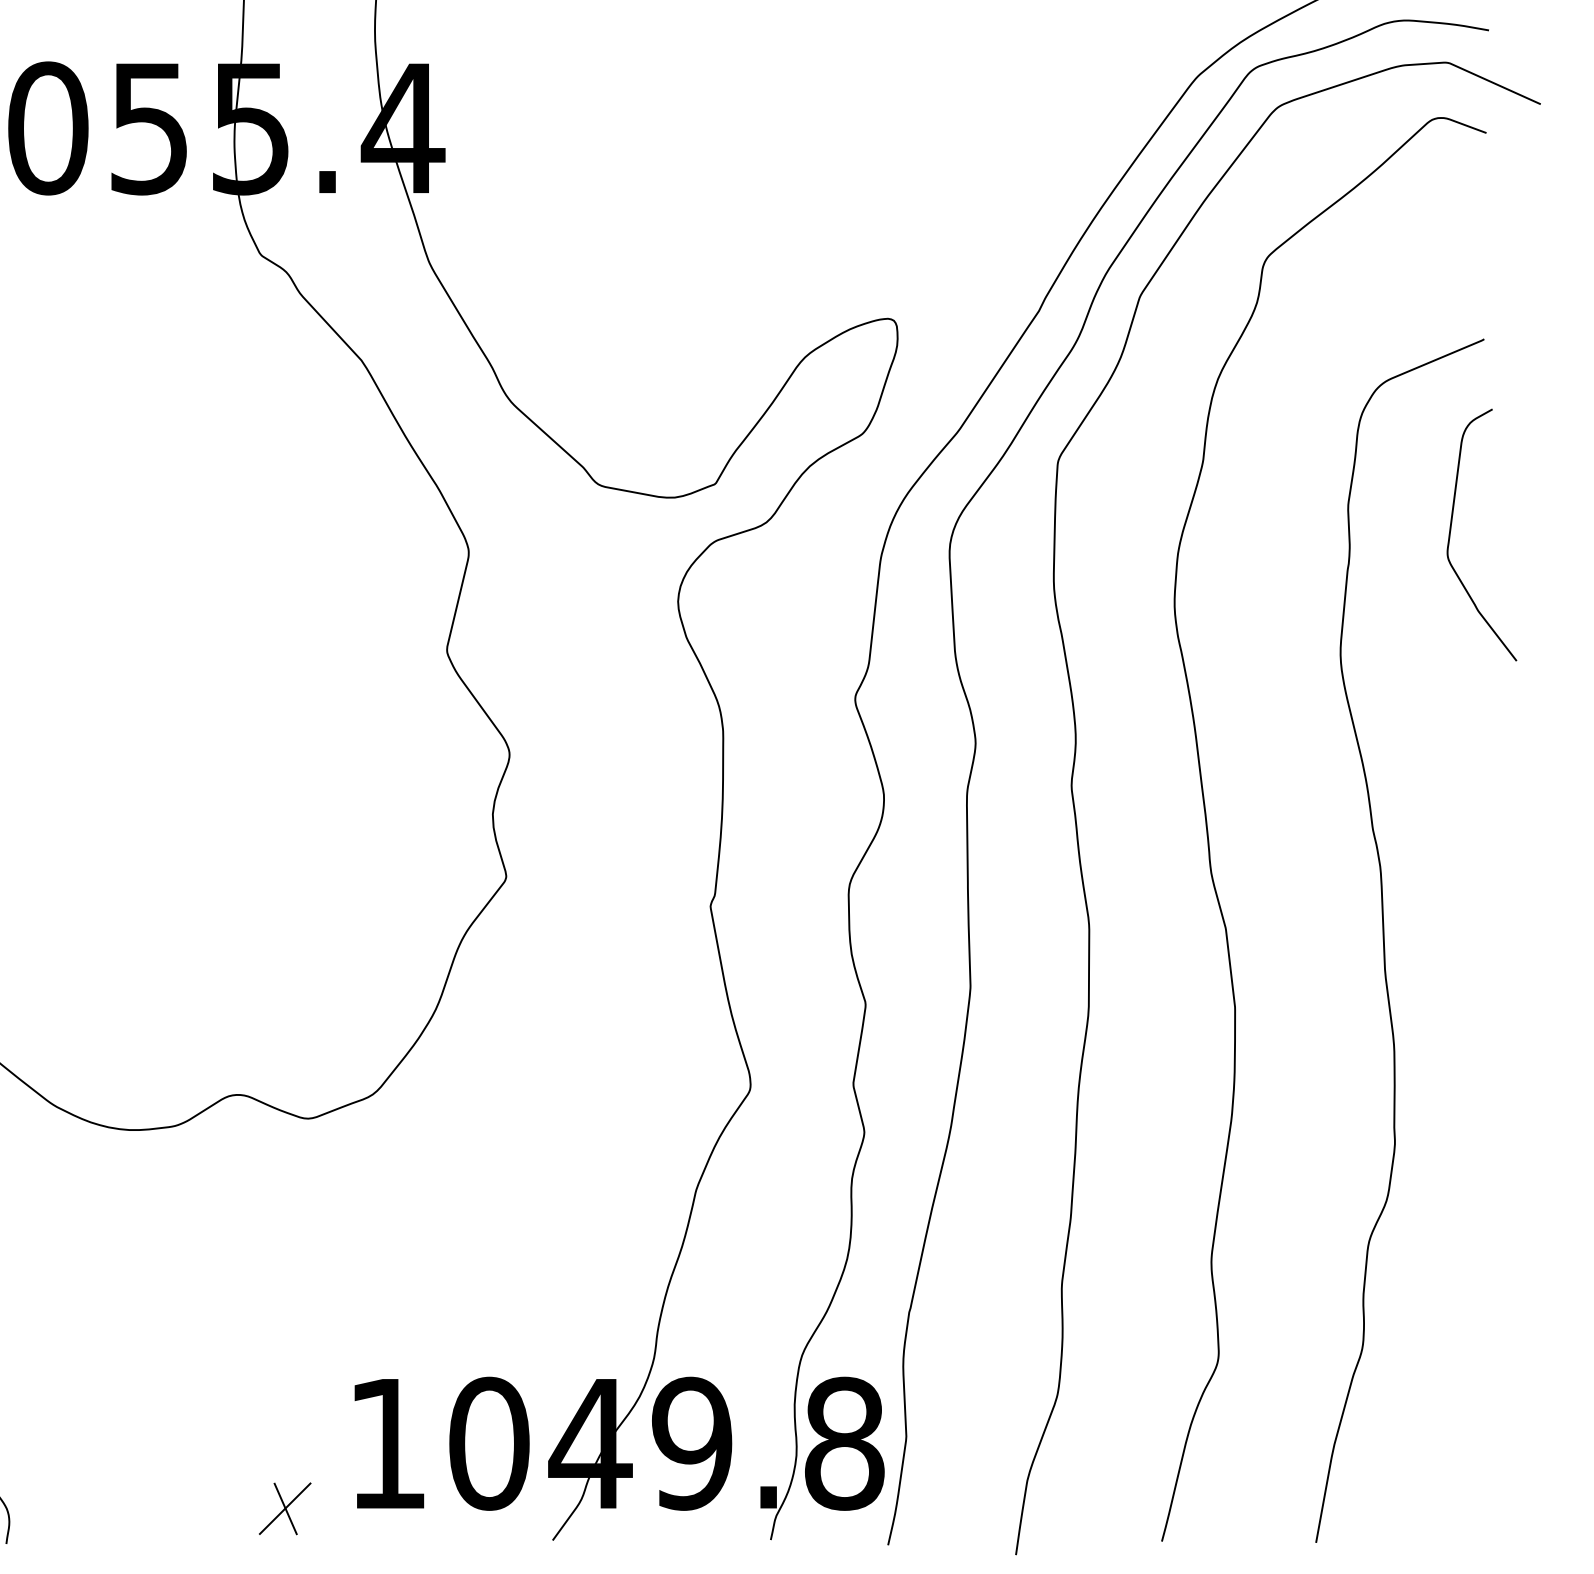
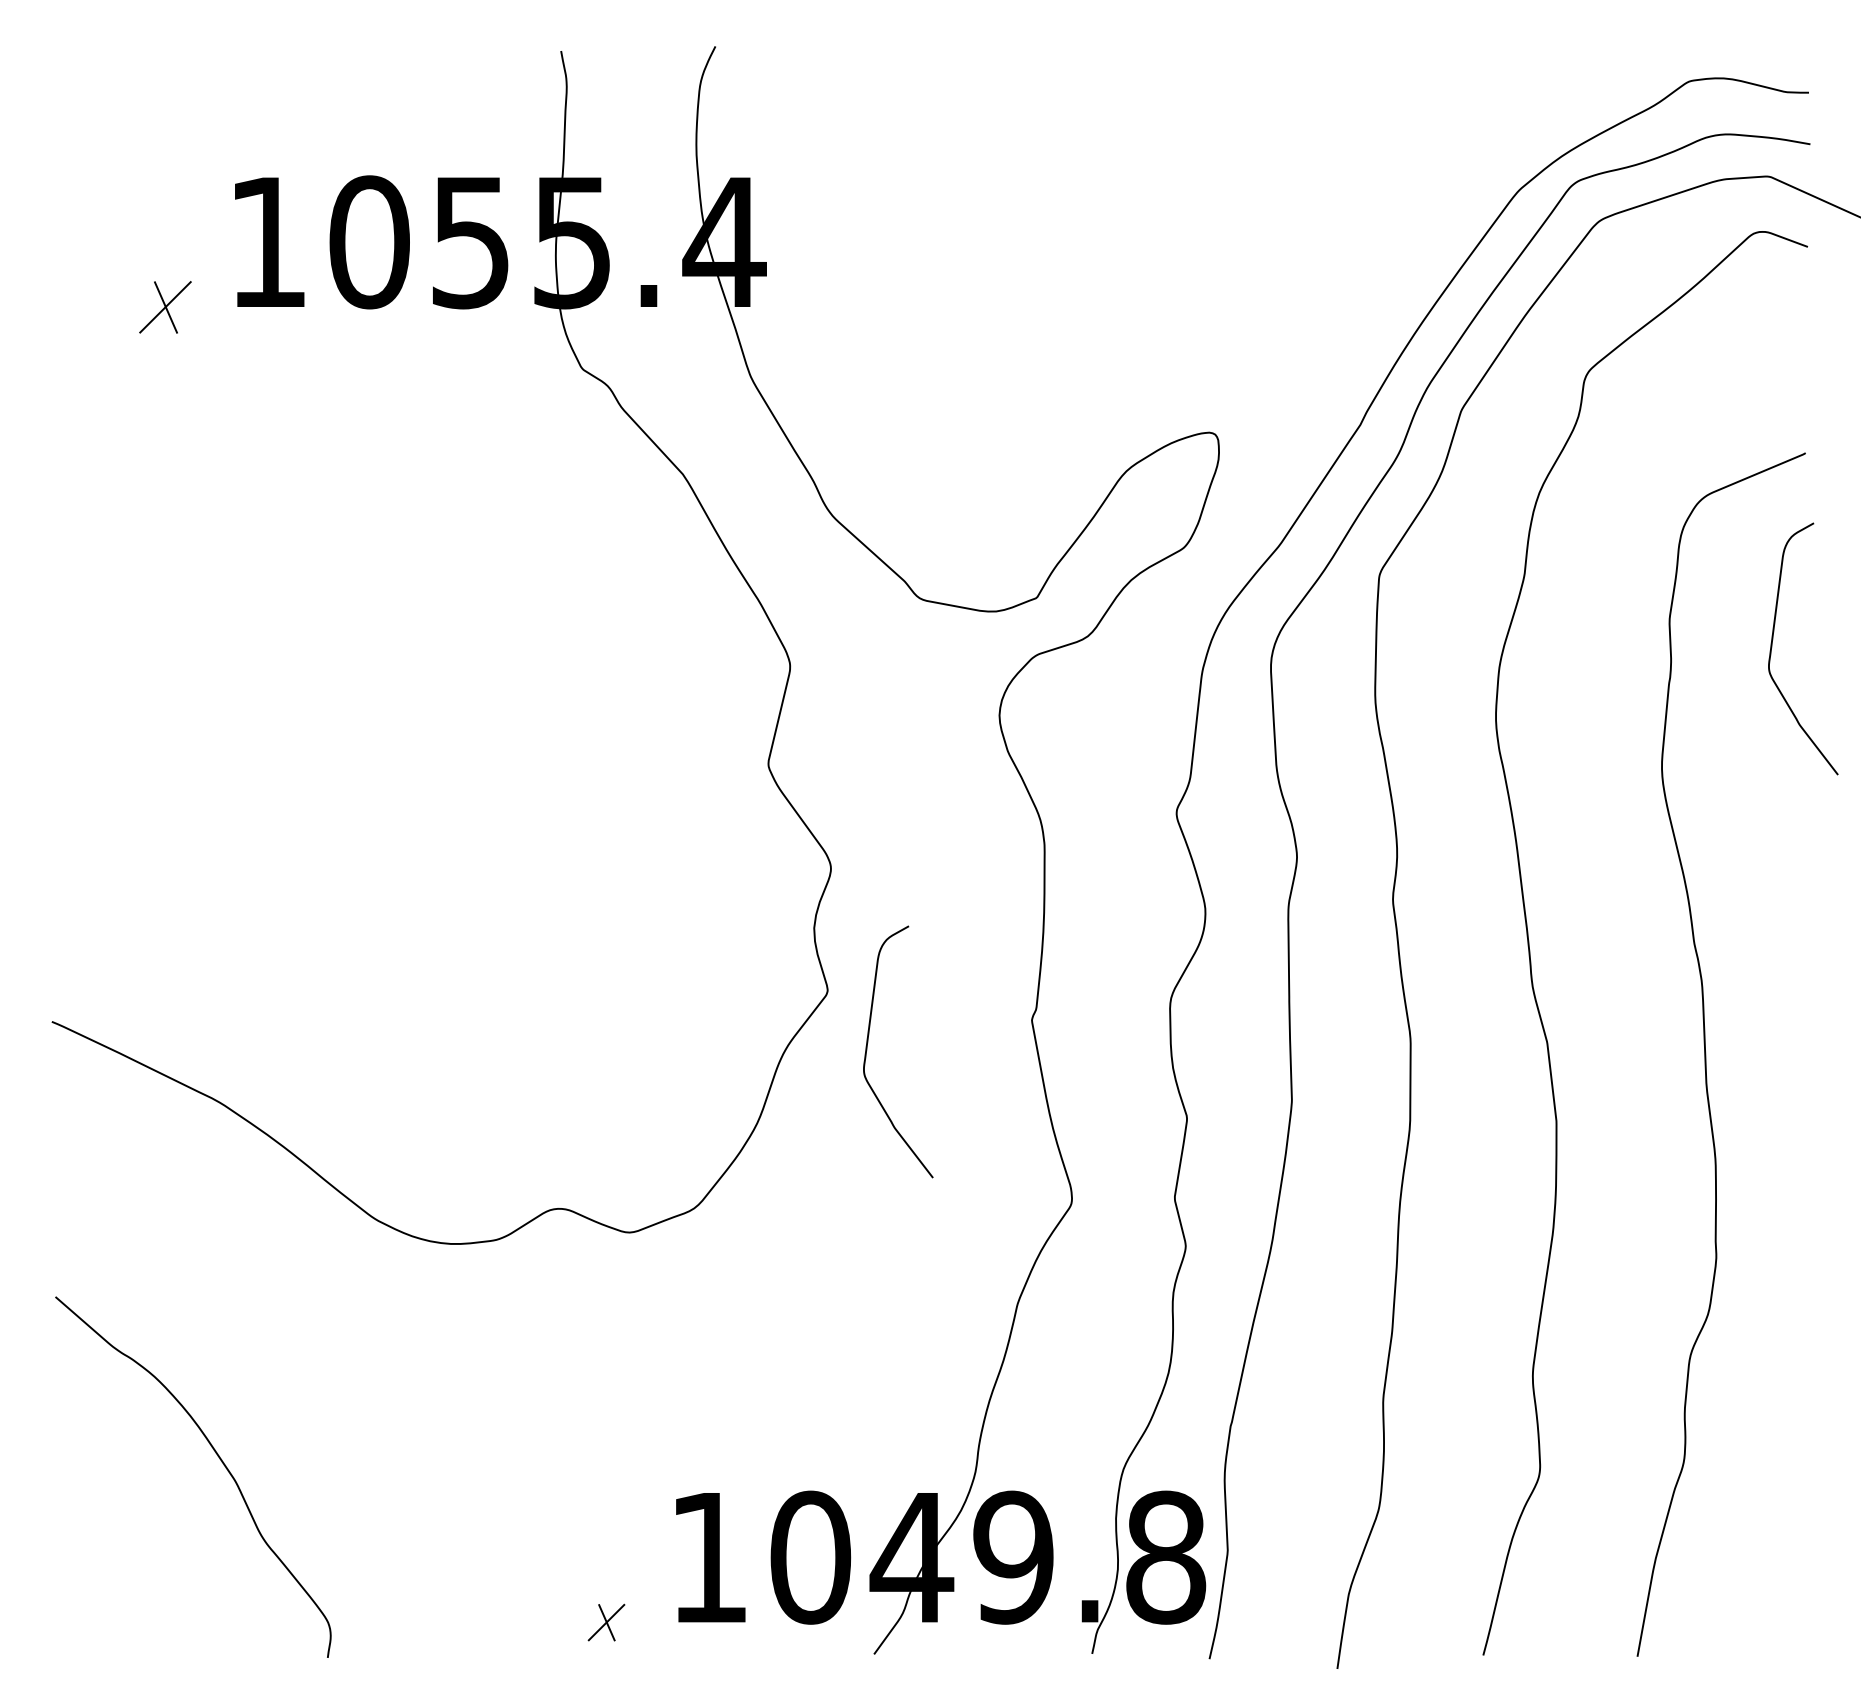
curve: (546, 936) -> (867, 1050), added
part: (285, 1508) -> (606, 1622), size x0.7

